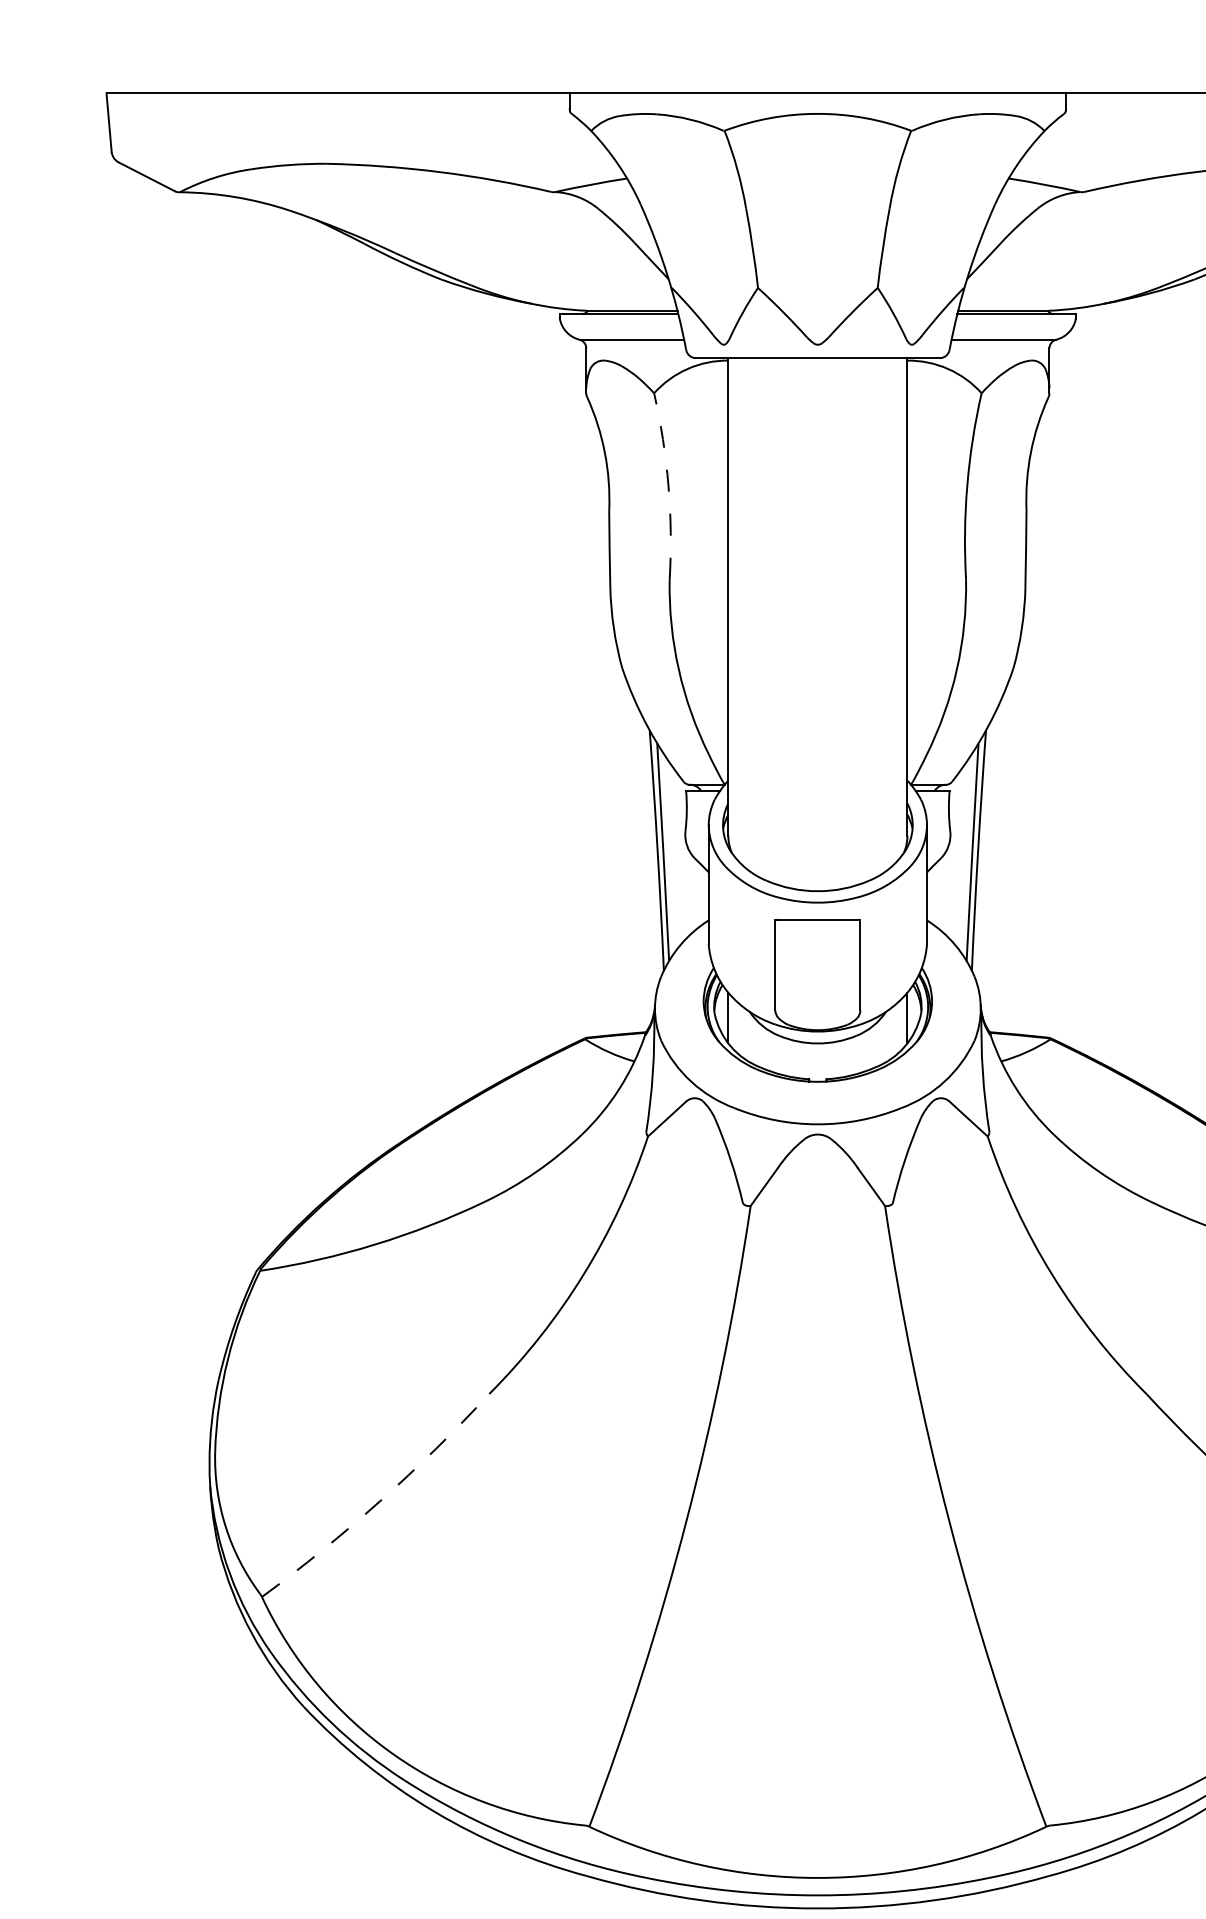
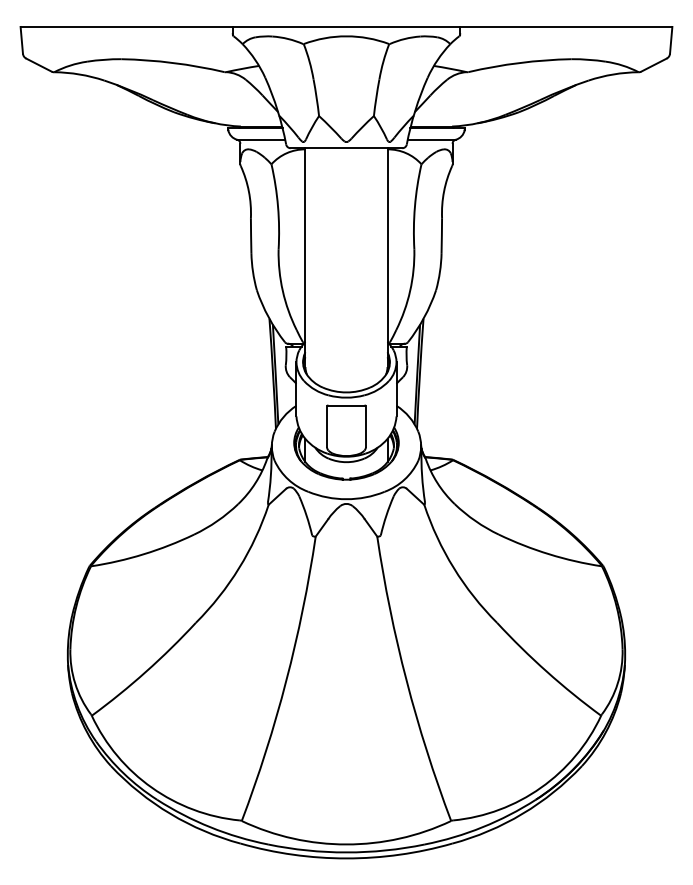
arc: (669, 485) -> (278, 206), dashed -> solid
arc: (381, 1500) -> (146, 671), dashed -> solid

